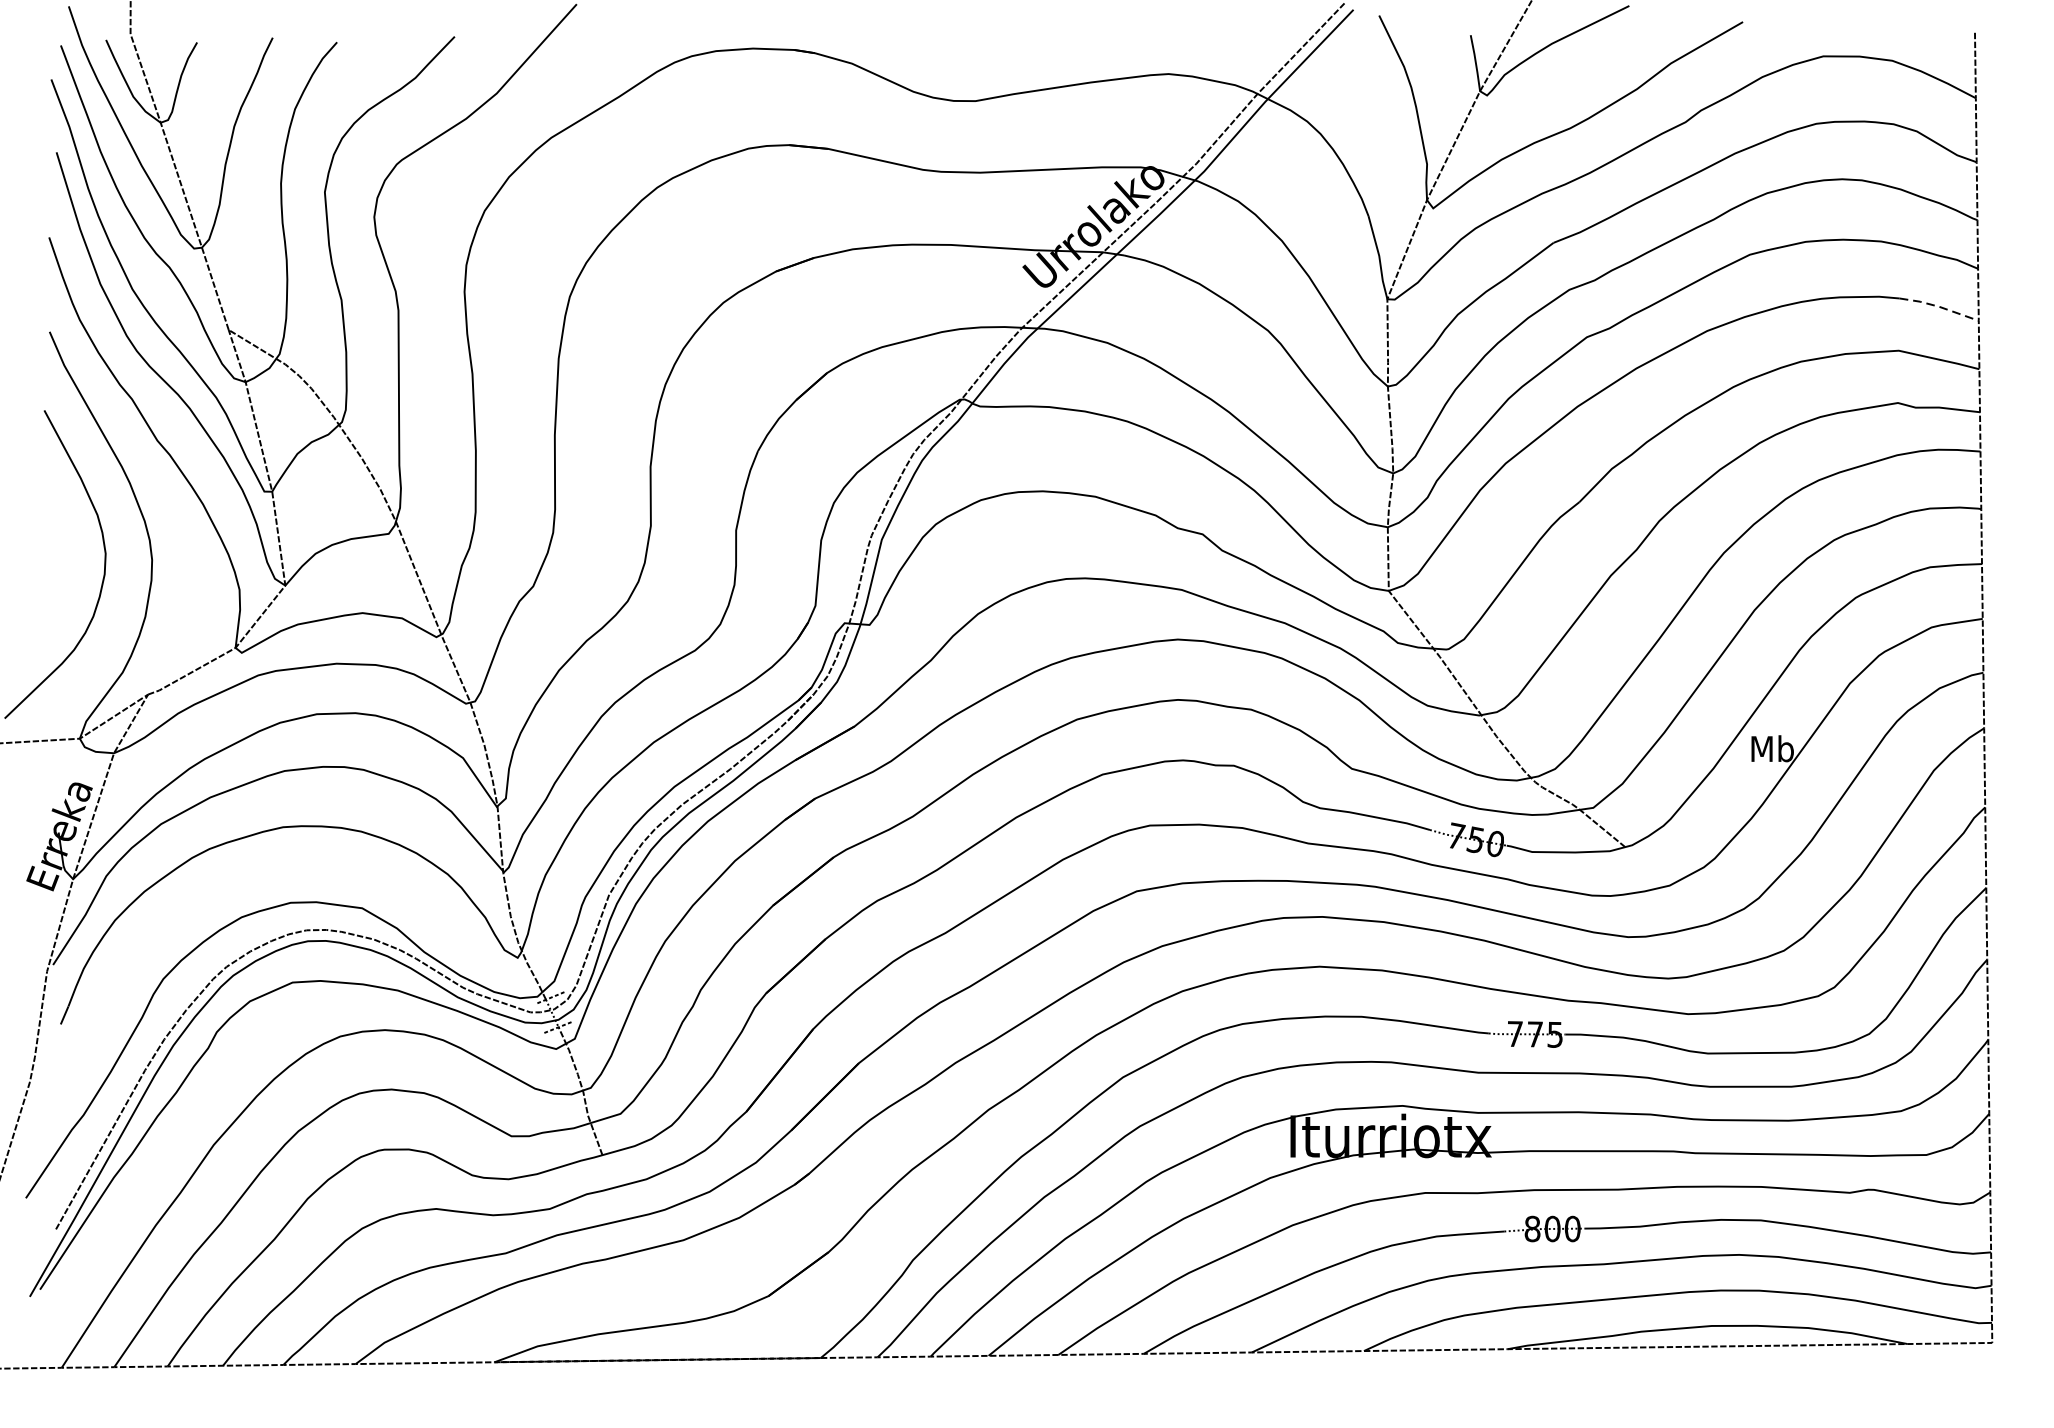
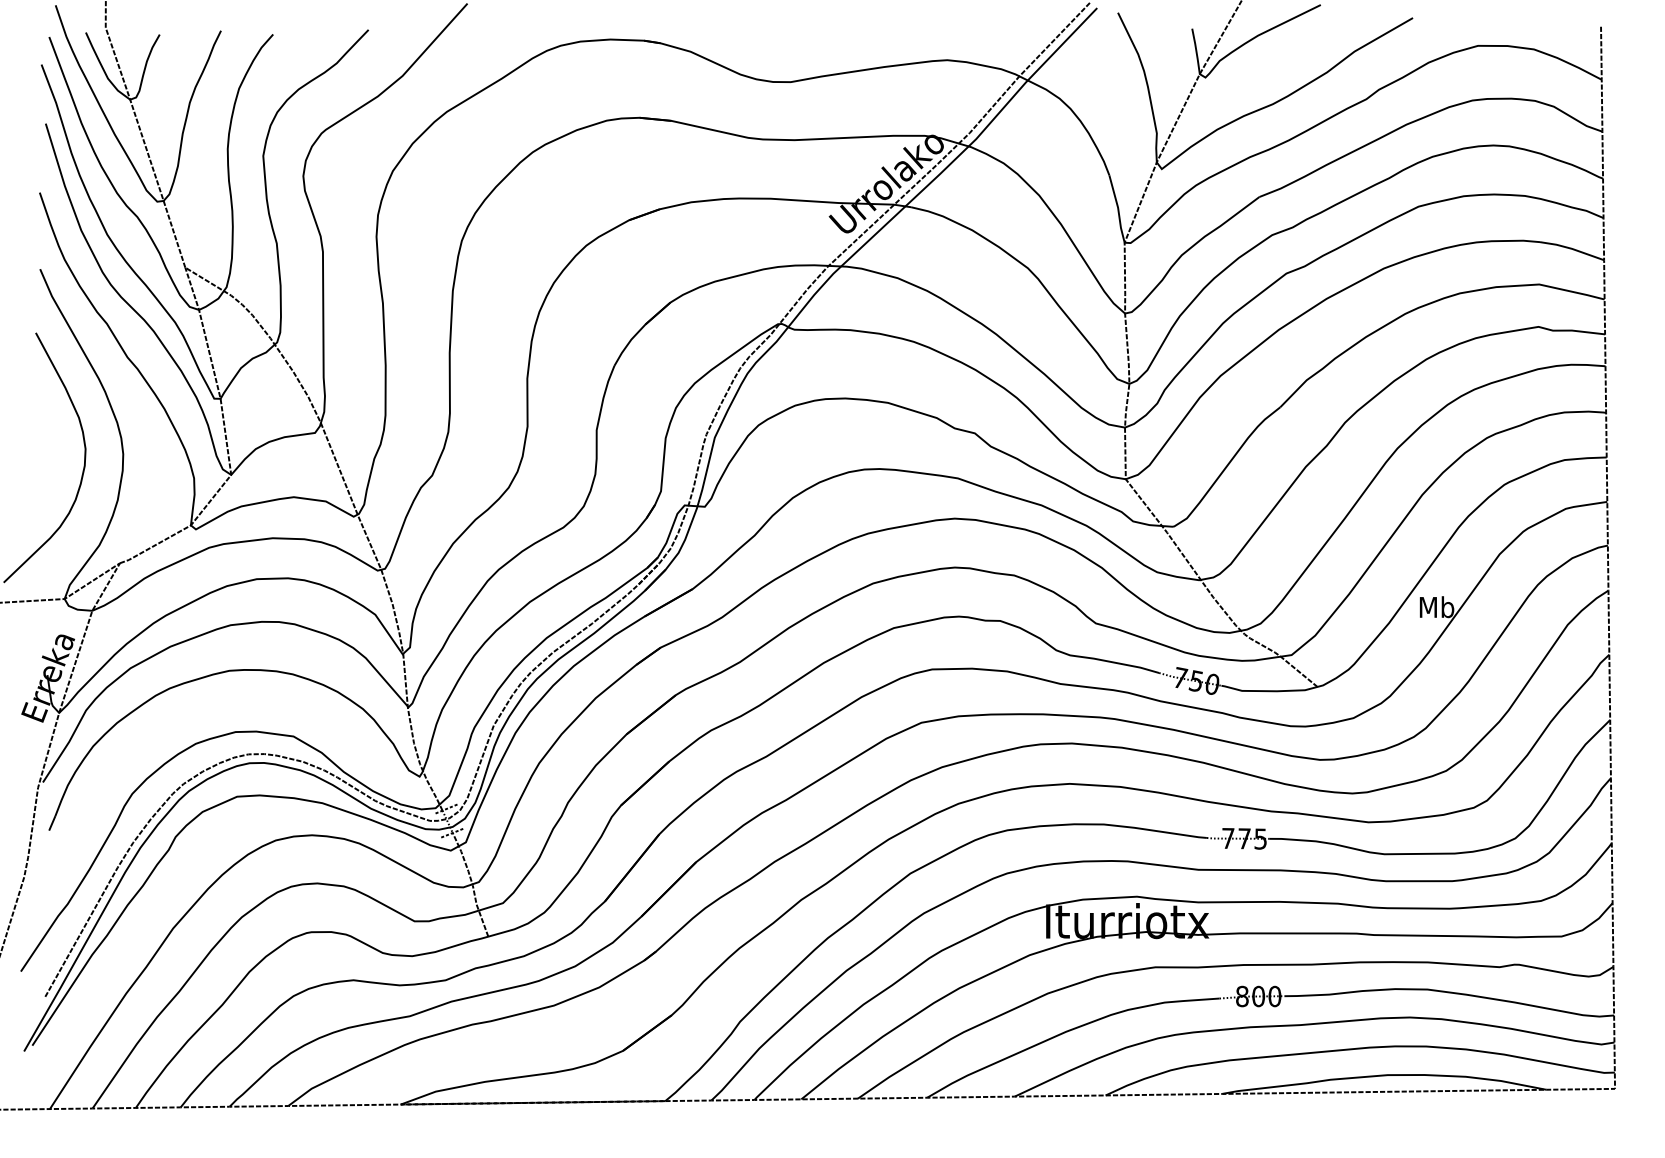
line: (1939, 306) -> (1572, 248), dashed -> solid

